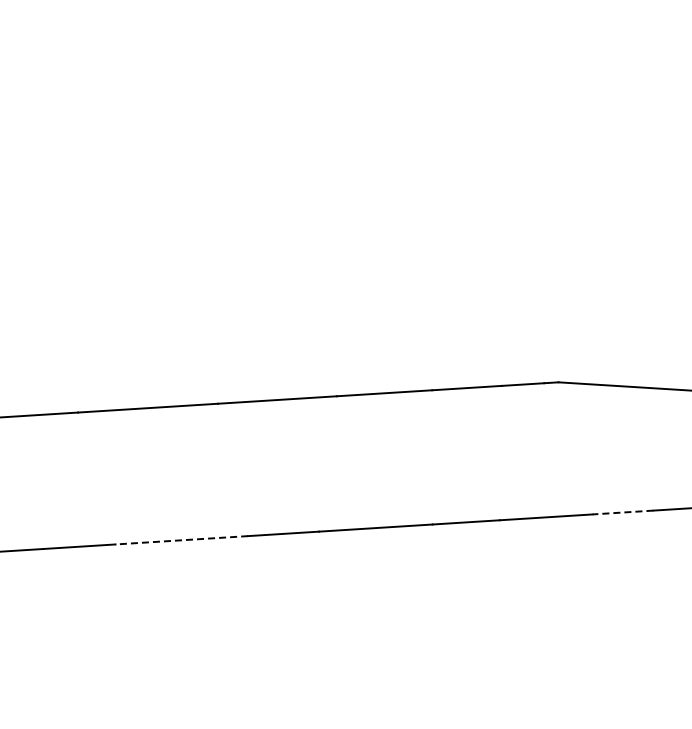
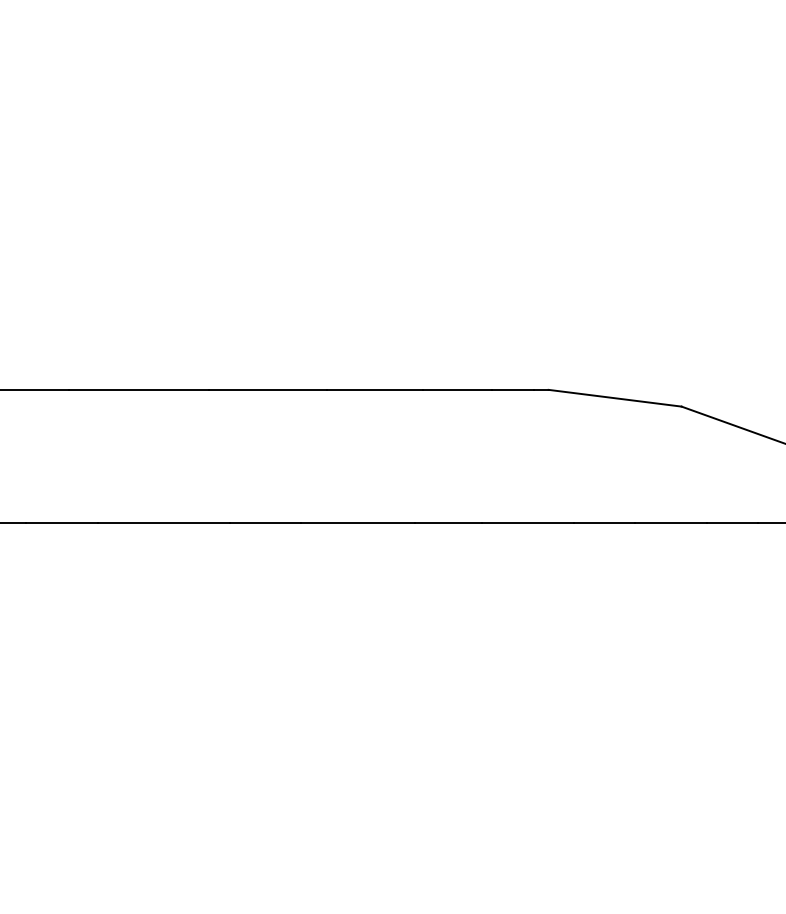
line: (622, 512) -> (604, 523), dashed -> solid
line: (181, 540) -> (163, 523), dashed -> solid

